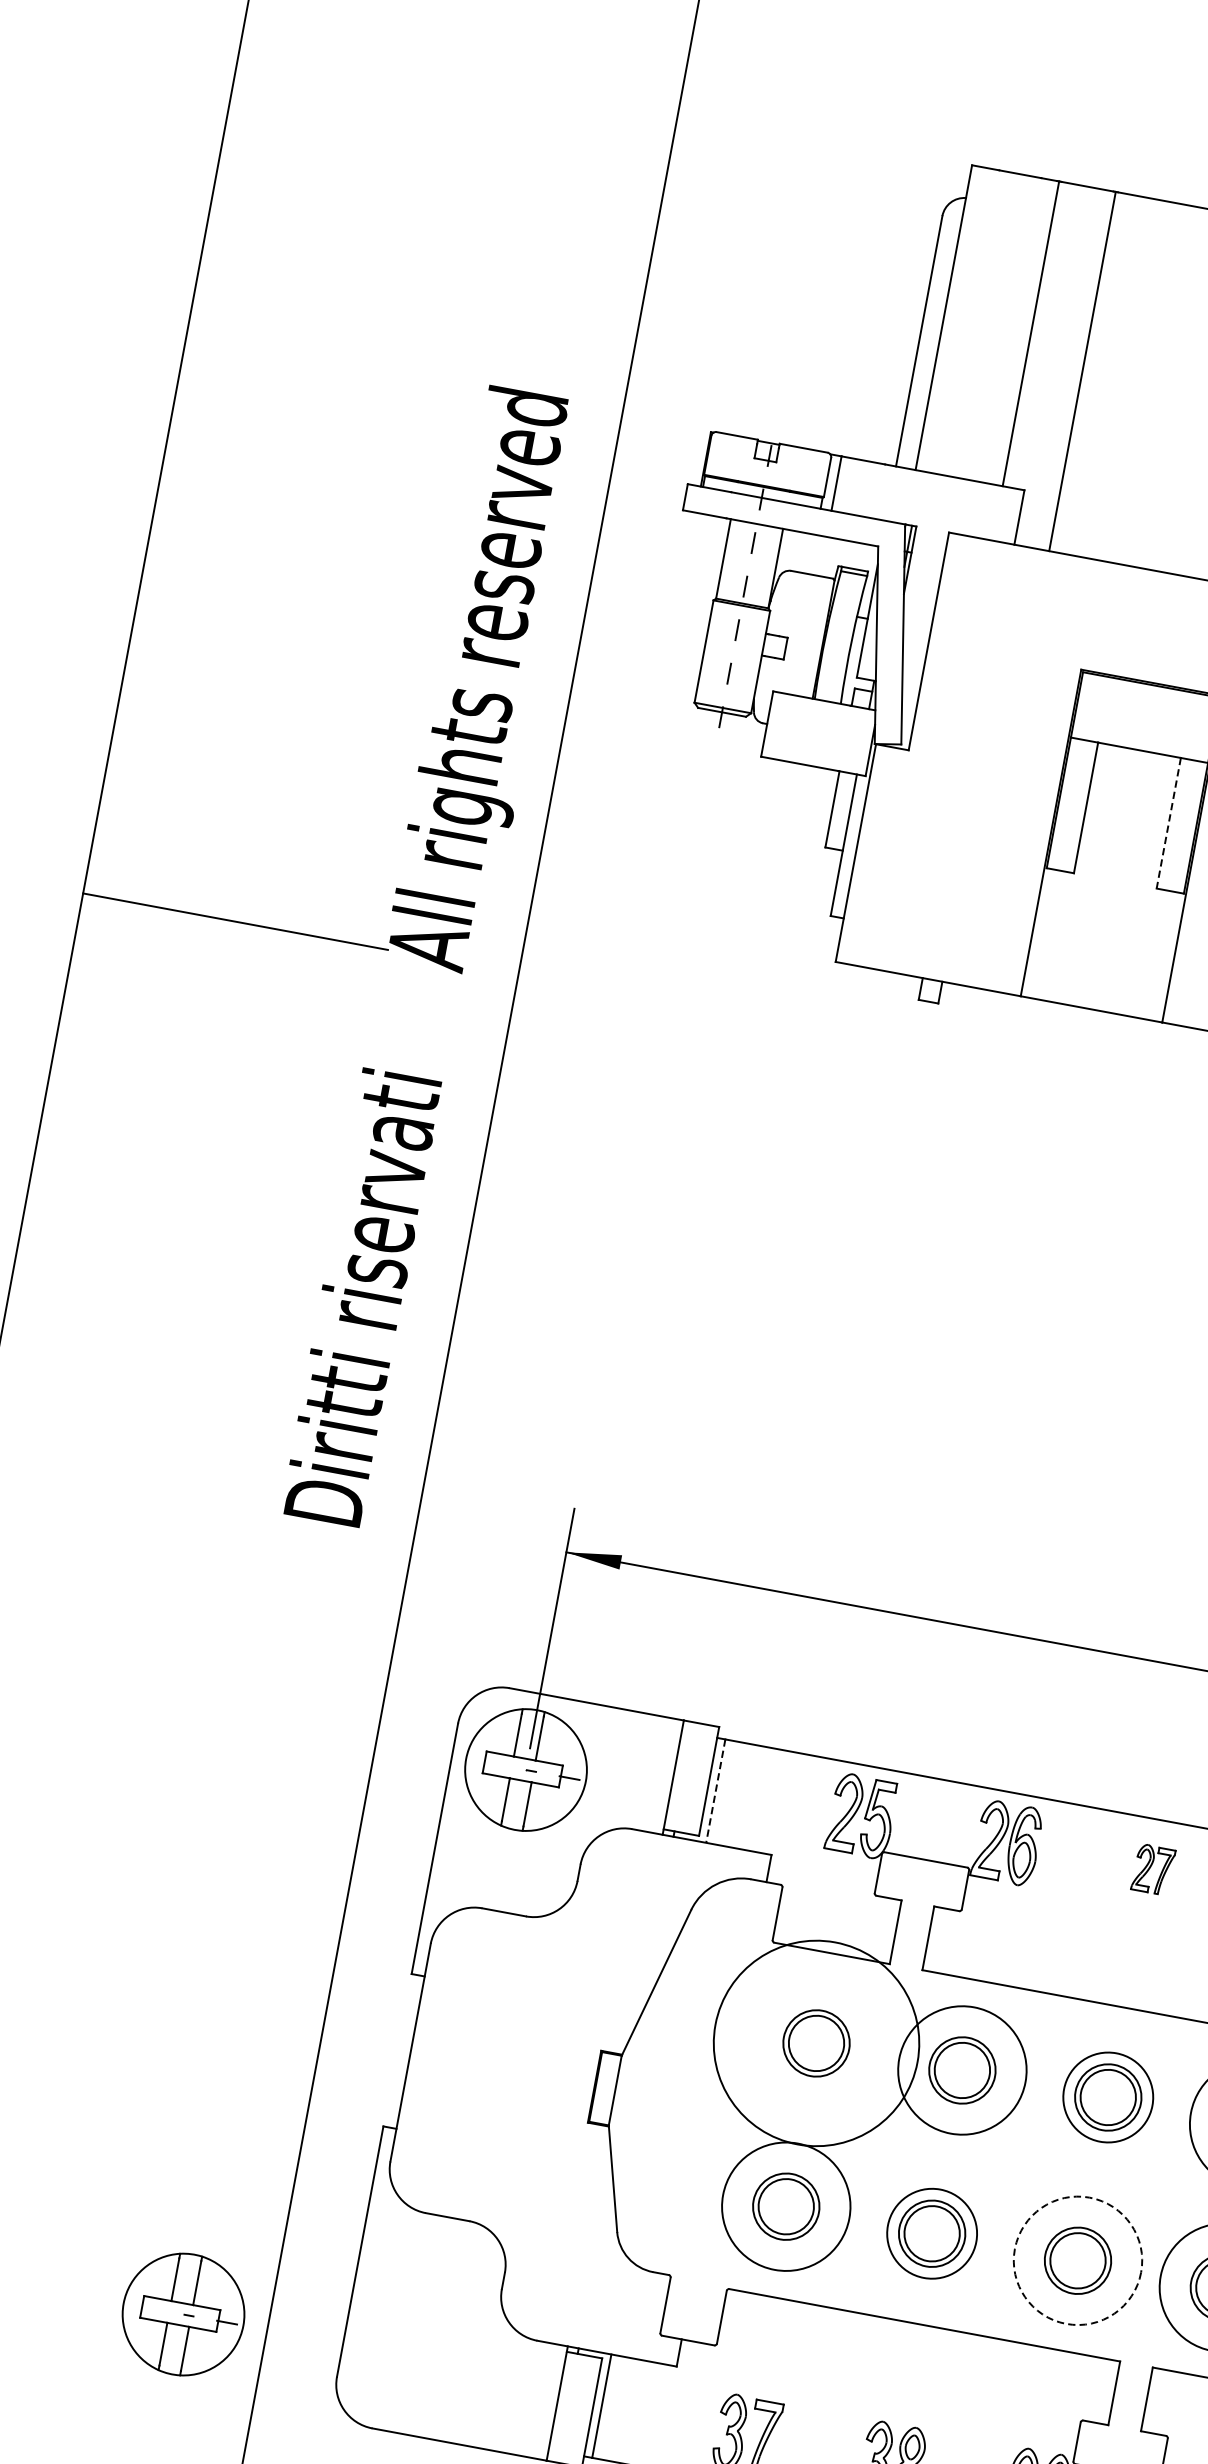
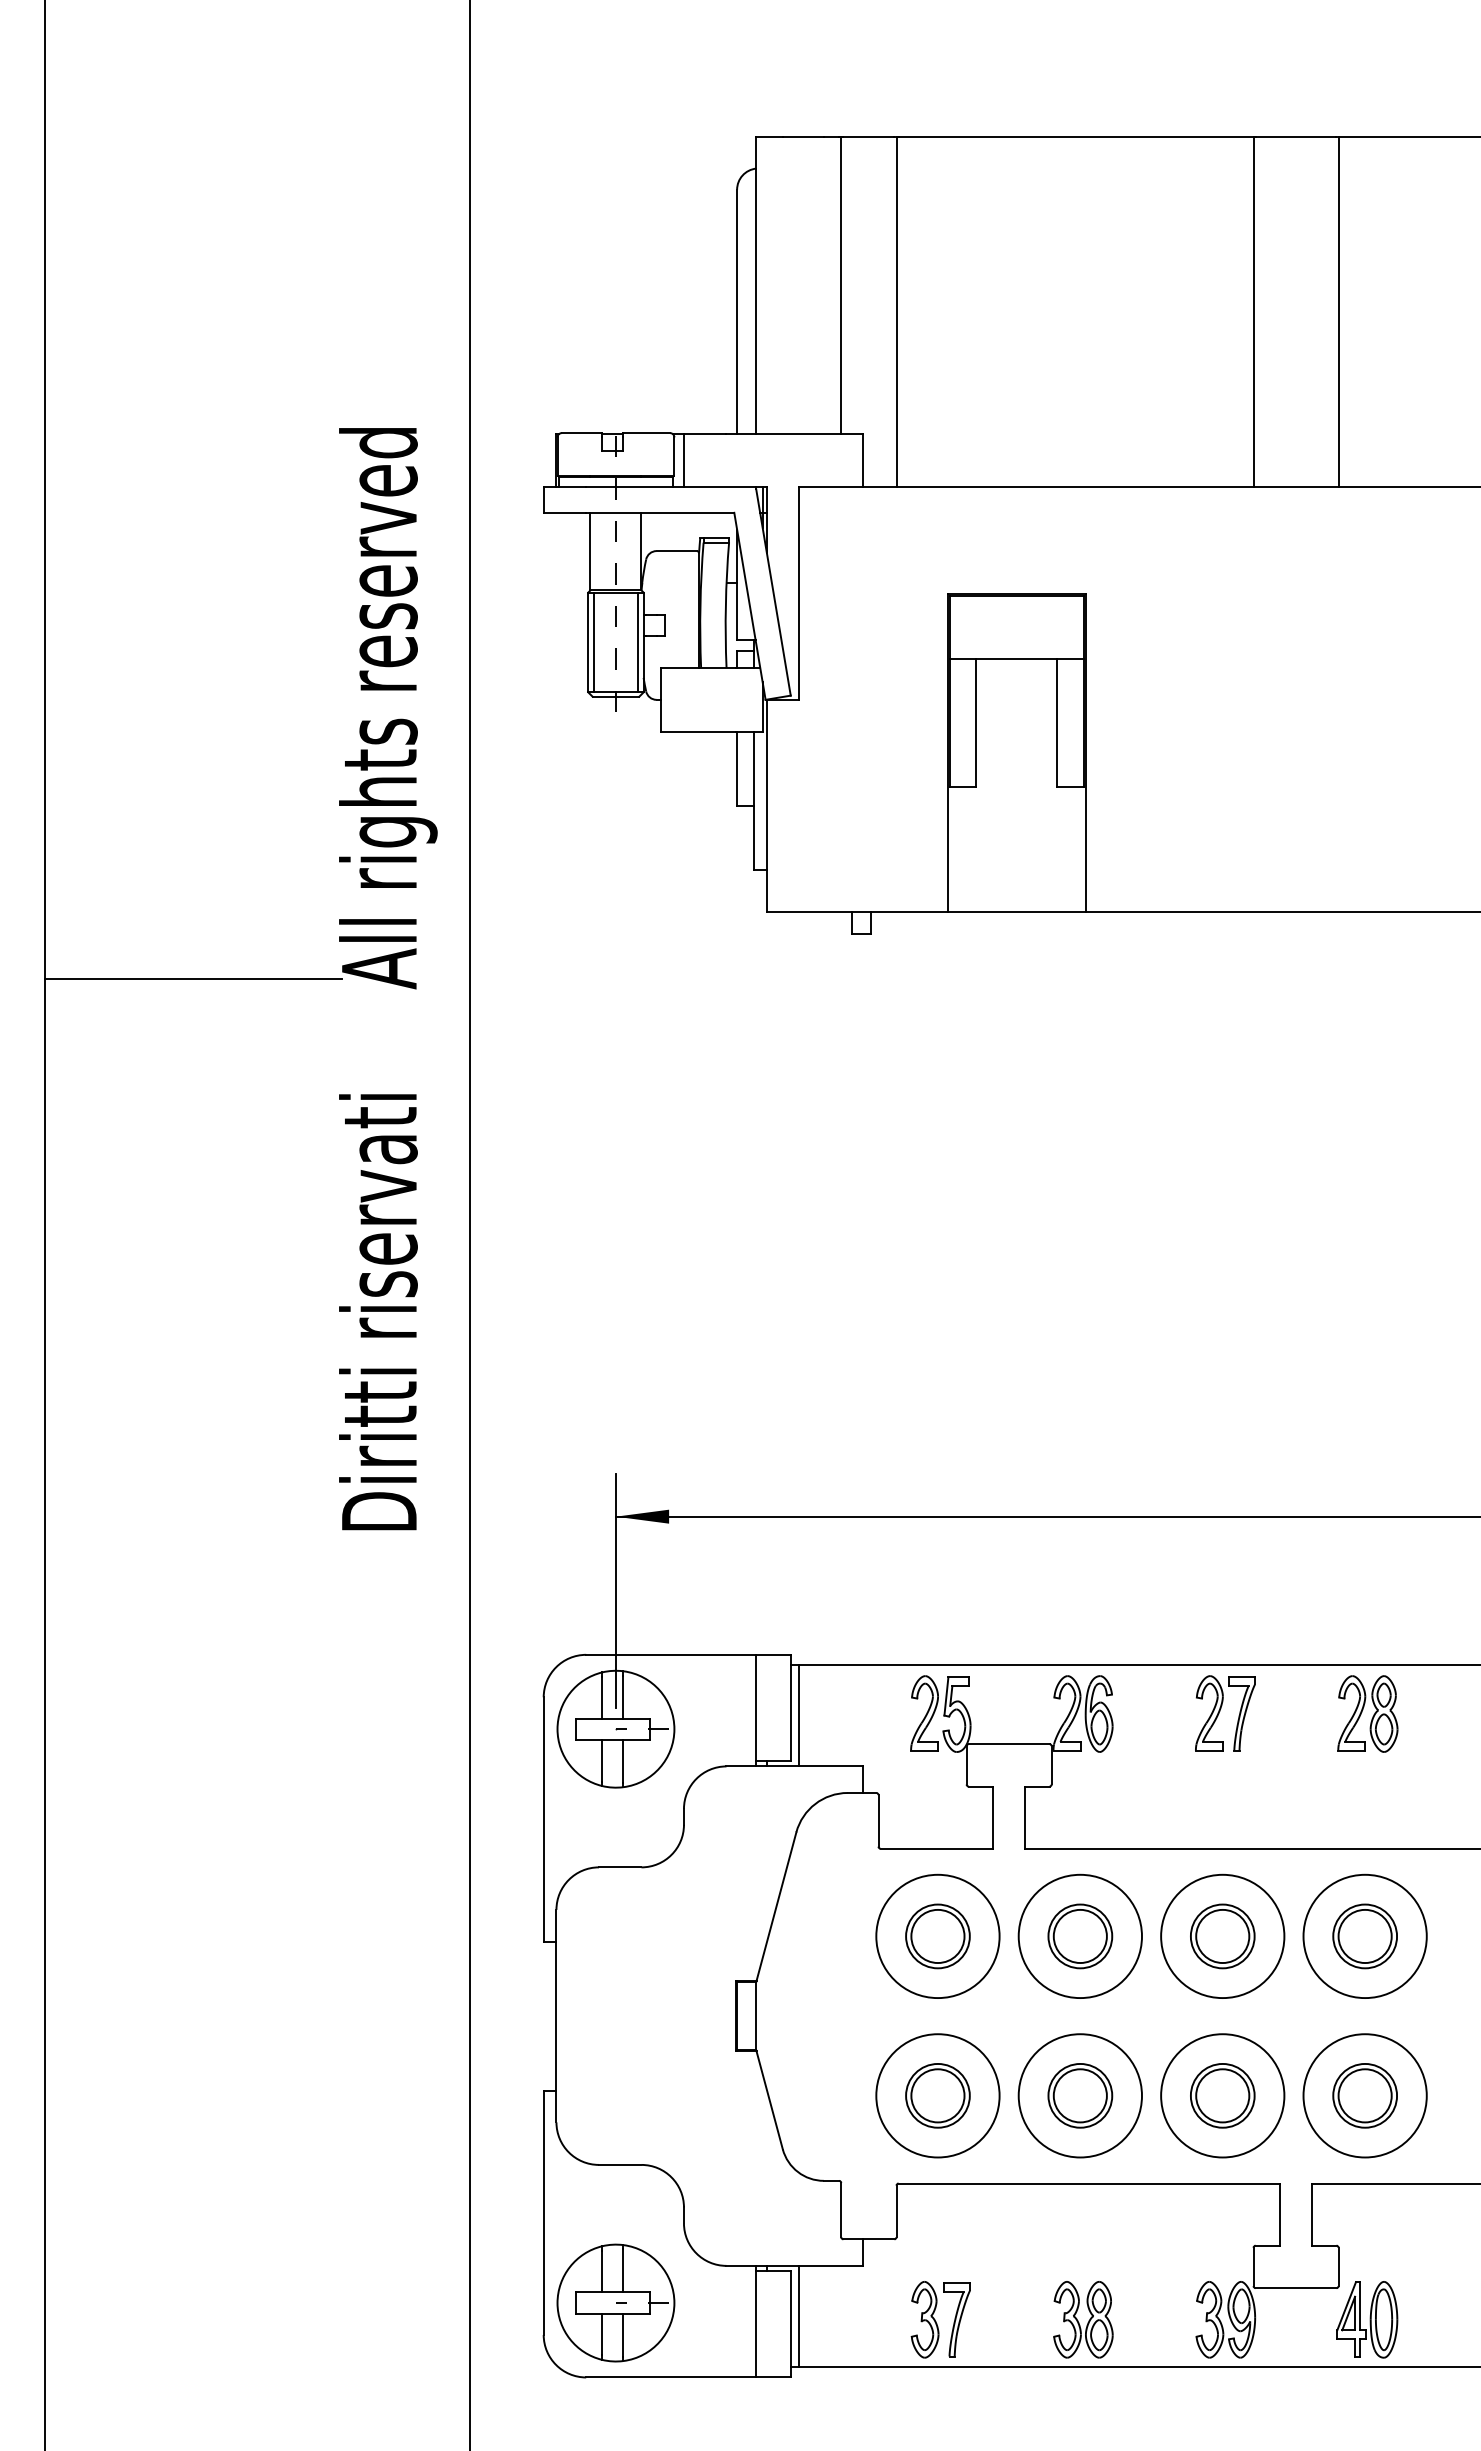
line: (710, 652) -> (594, 642), added
line: (754, 660) -> (637, 642), added
line: (1168, 823) -> (1056, 723), dashed -> solid
line: (715, 1791) -> (798, 1716), dashed -> solid
part: (1153, 1869) -> (1225, 1713), size x1.67
circle: (816, 2043) -> (937, 1936), size x0.62
circle: (1108, 2097) -> (1222, 1936), size x1.43
circle: (931, 2233) -> (1079, 2095), size x1.43
circle: (1077, 2260) -> (1222, 2095), dashed -> solid
part: (183, 2313) -> (615, 2302), moved

